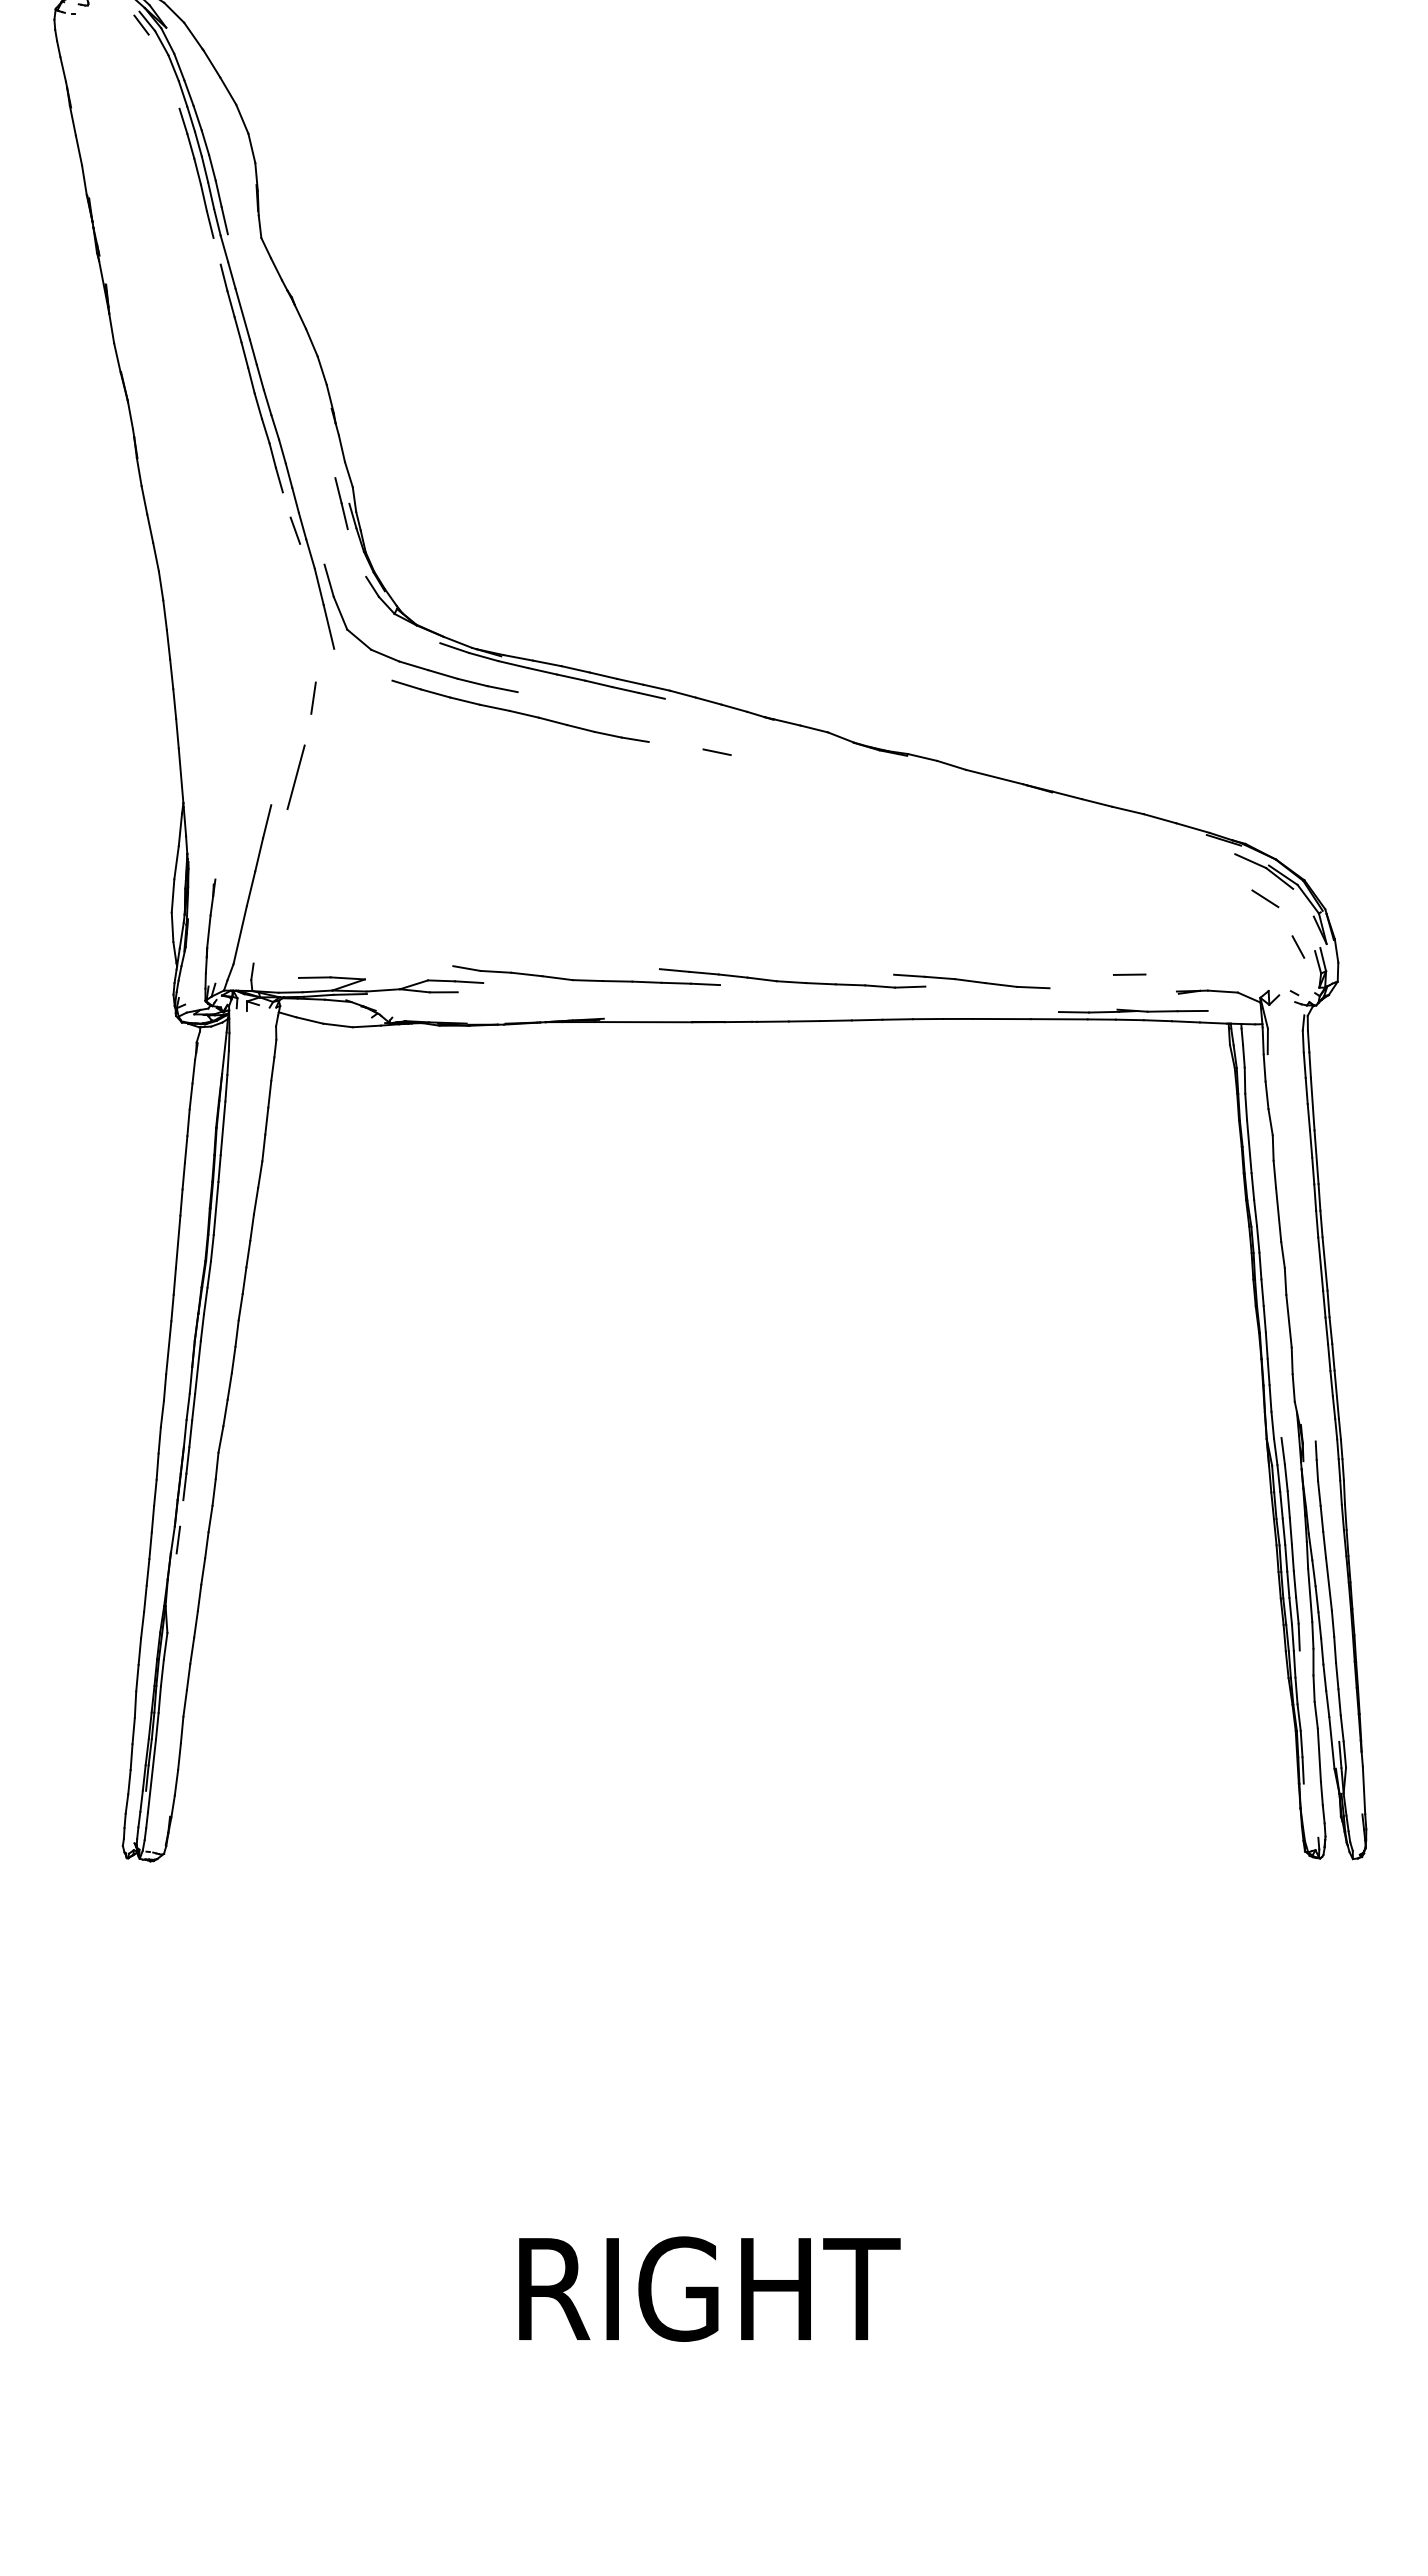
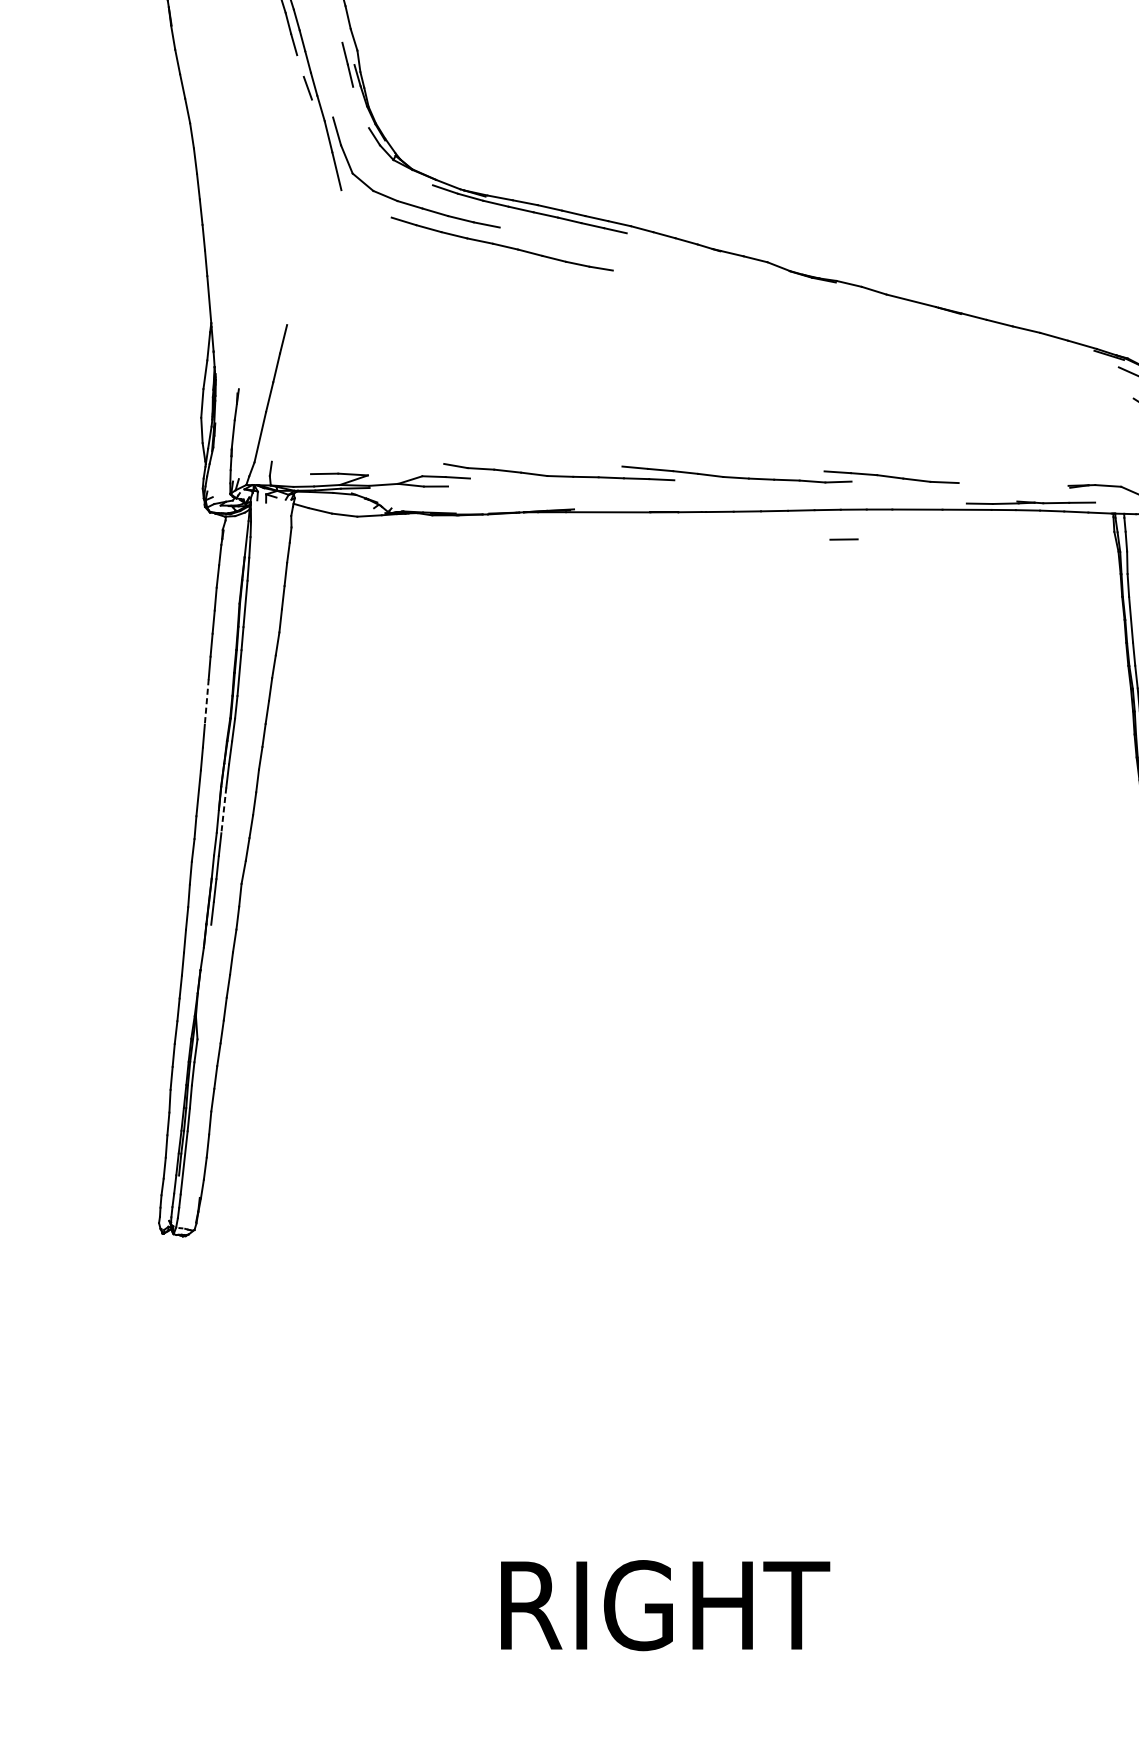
line: (313, 697) -> (323, 232), removed
line: (716, 752) -> (671, 279), removed
line: (295, 777) -> (308, 301), removed
line: (1129, 974) -> (843, 539), moved
line: (178, 1242) -> (207, 702), solid -> dashed
line: (197, 1367) -> (223, 810), solid -> dashed
line: (178, 1539) -> (207, 958), removed

